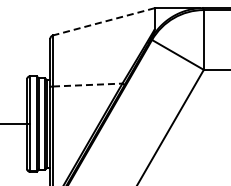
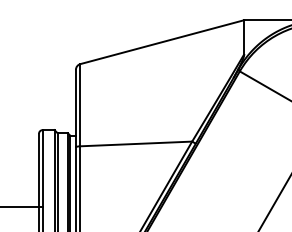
line: (103, 21) -> (161, 41), dashed -> solid
line: (87, 85) -> (135, 144), dashed -> solid

